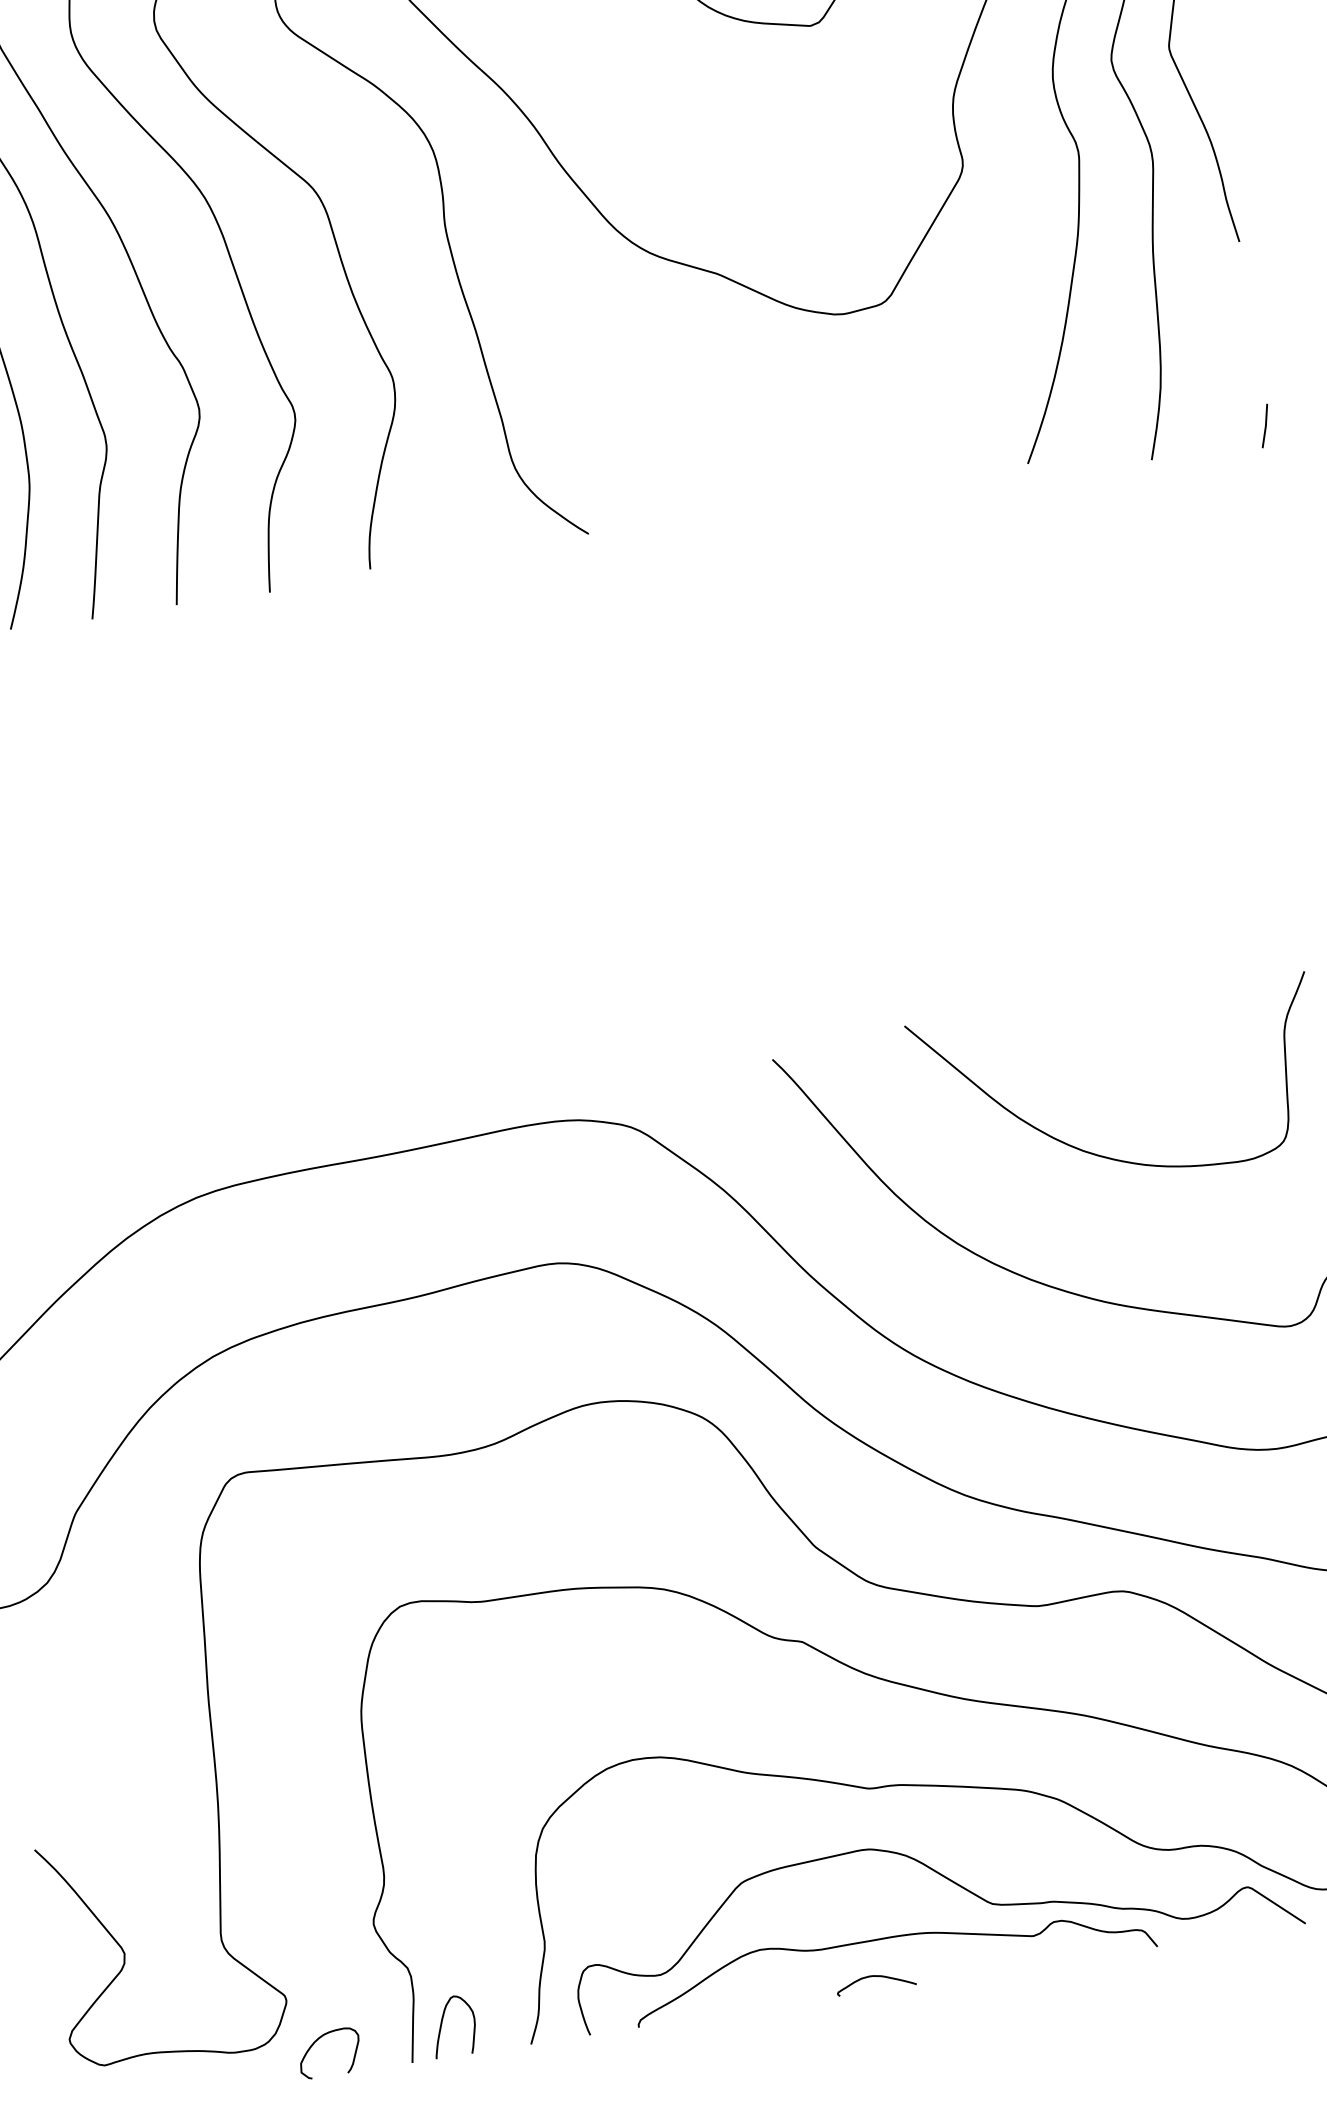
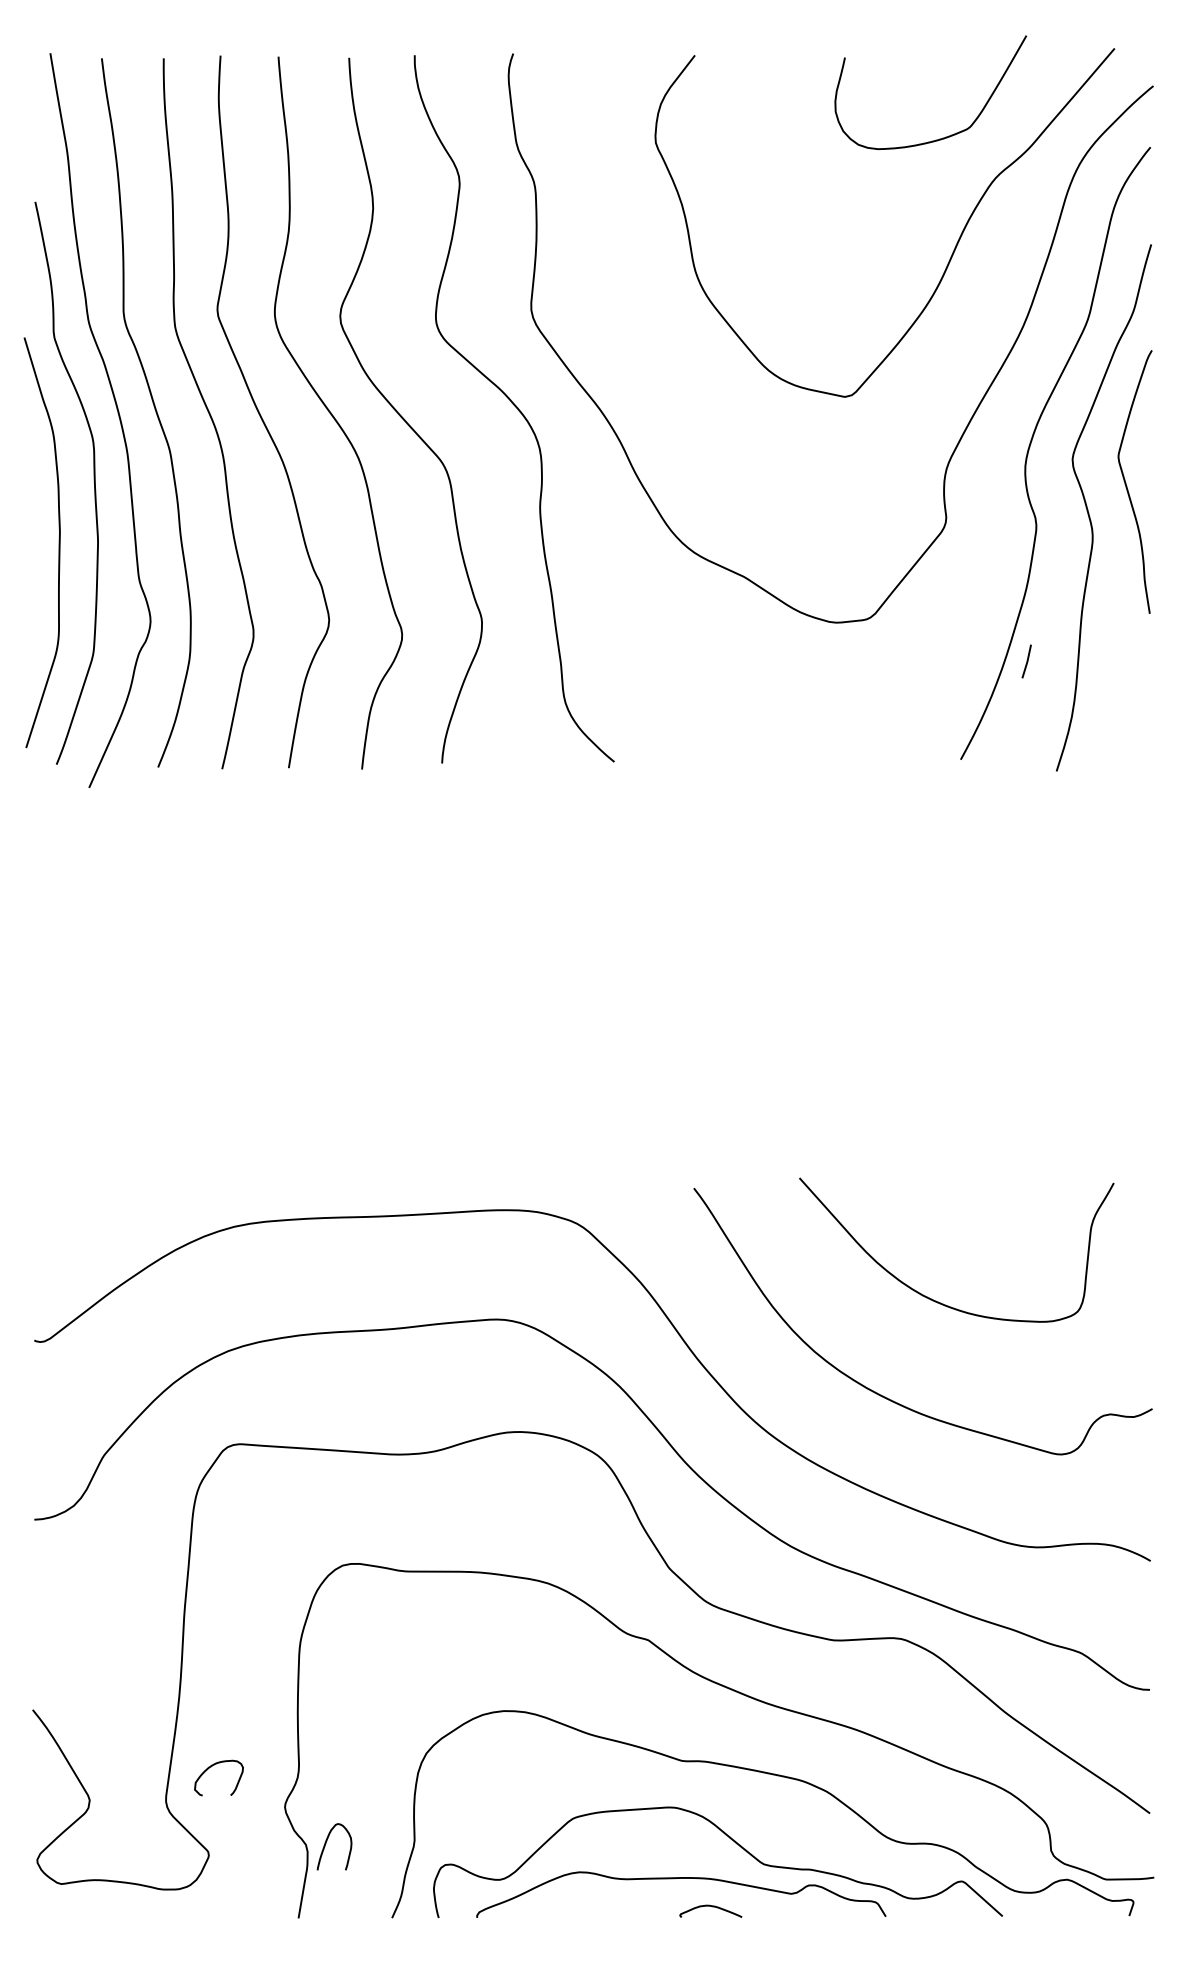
line: (1264, 426) -> (1026, 661), moved
curve: (877, 1977) -> (712, 1907), moved
curve: (442, 2024) -> (326, 1844), moved
curve: (318, 2041) -> (211, 1767), moved

